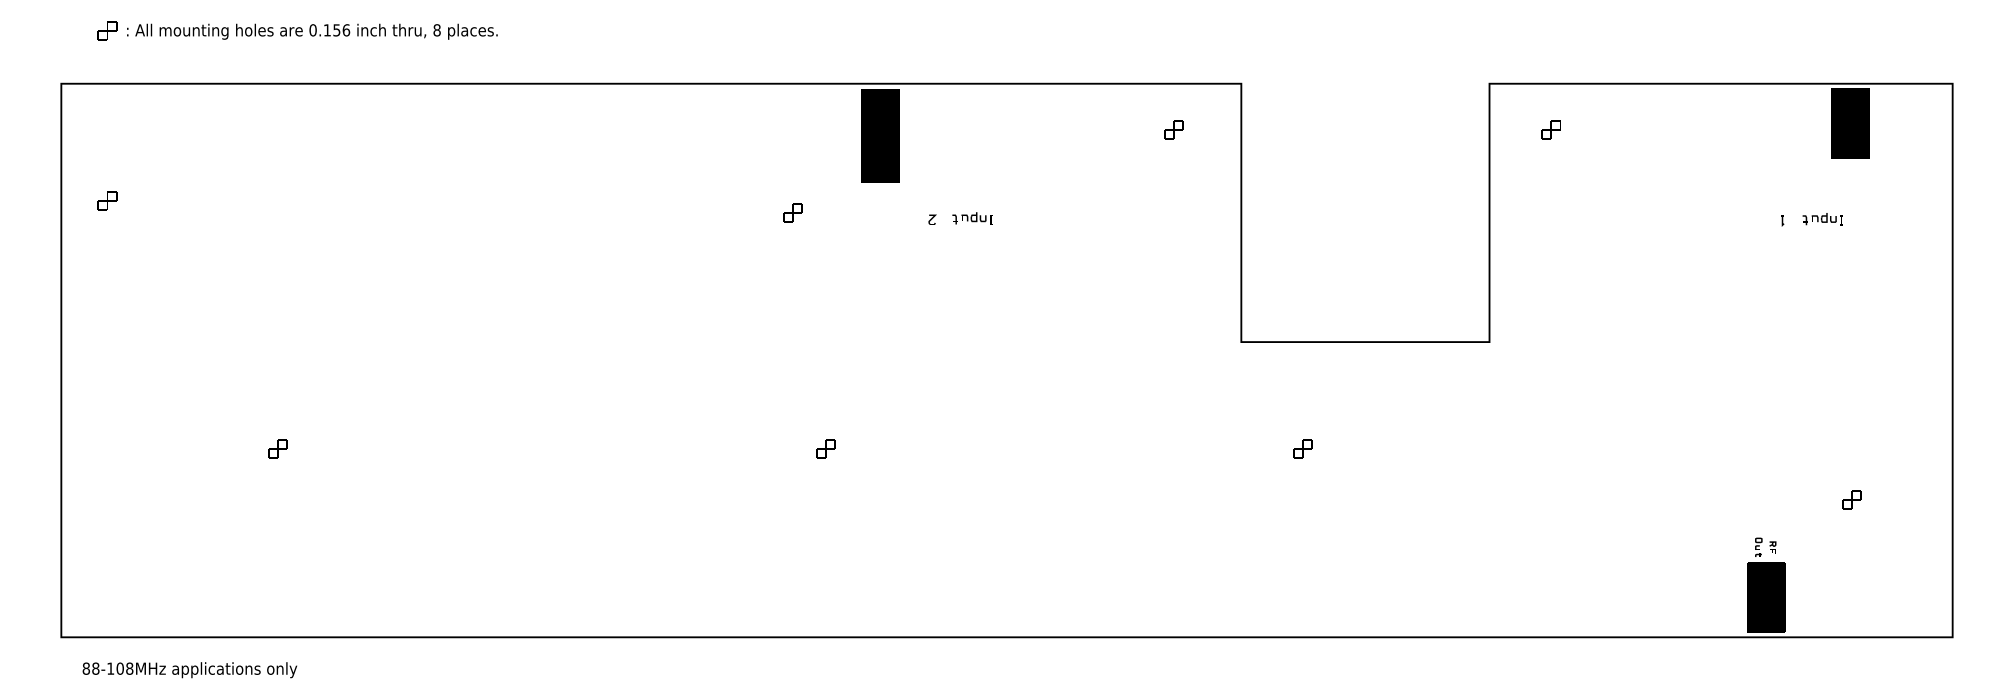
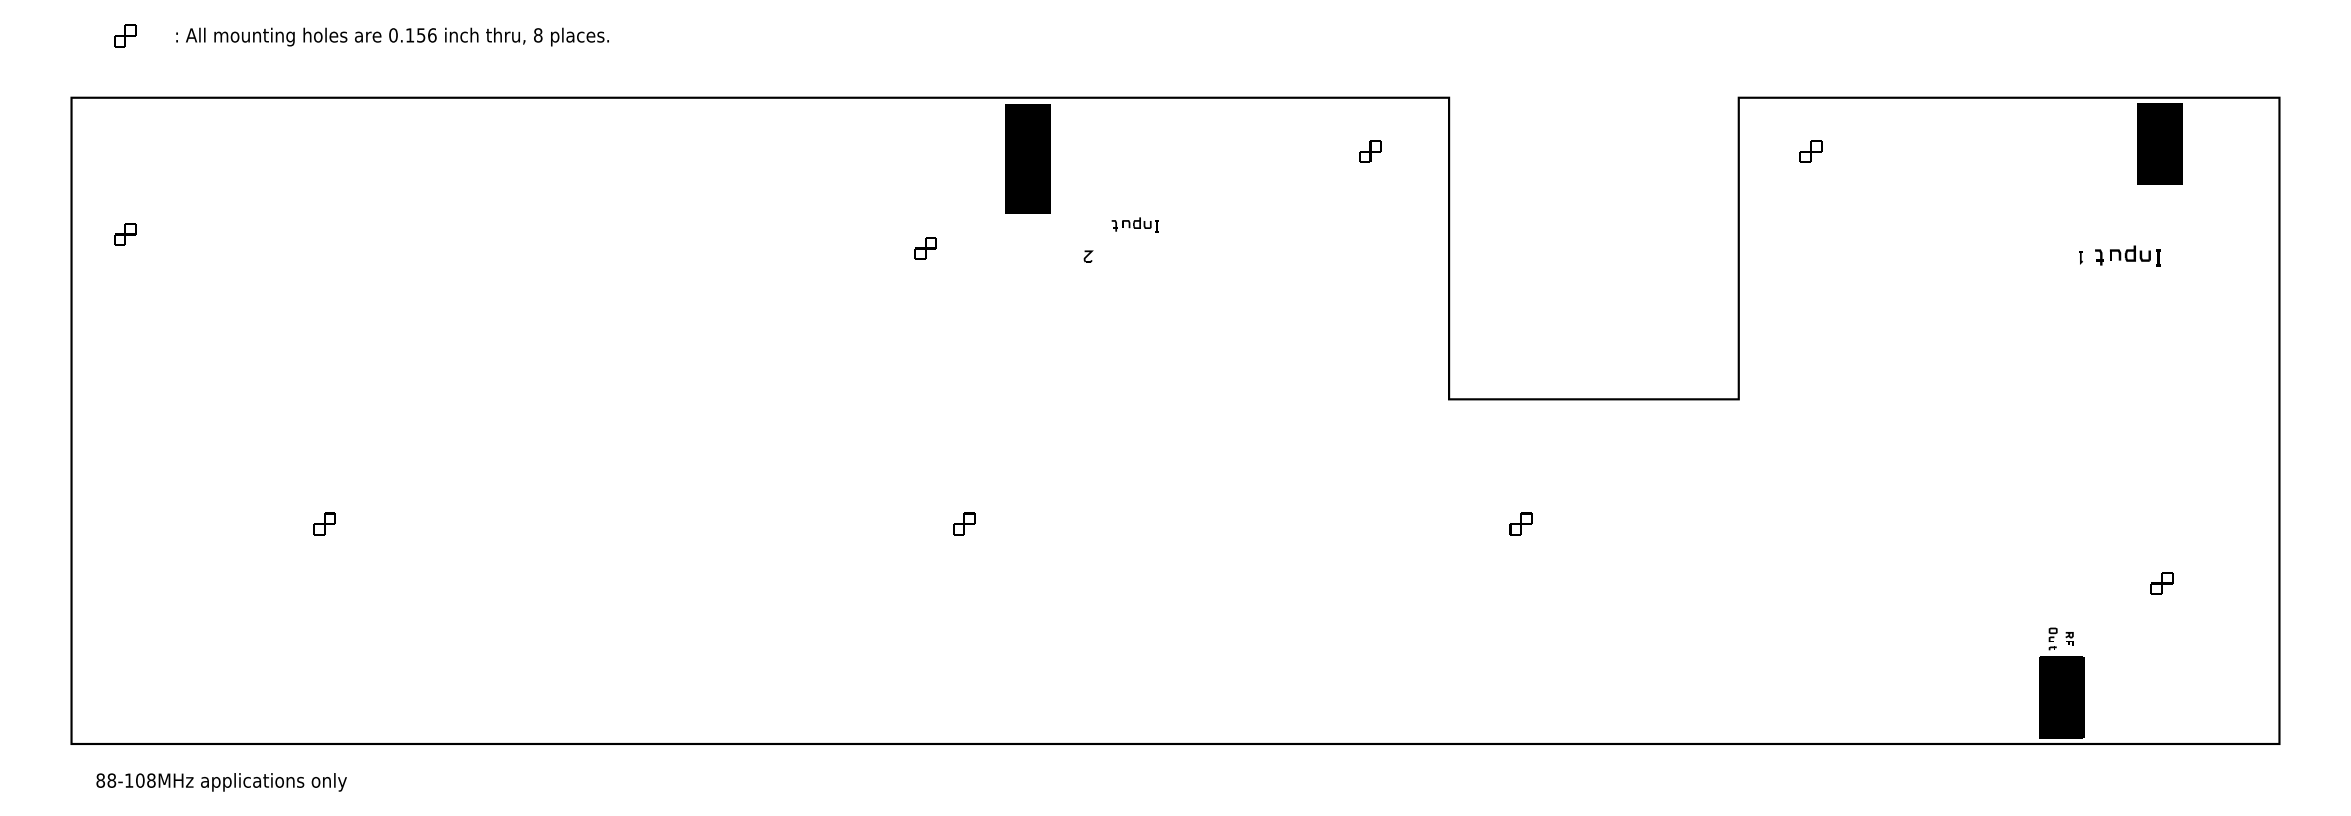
text: (312, 31) -> (392, 36), moved
part: (972, 218) -> (1135, 224), moved
part: (1822, 219) -> (2127, 256), size x1.4

